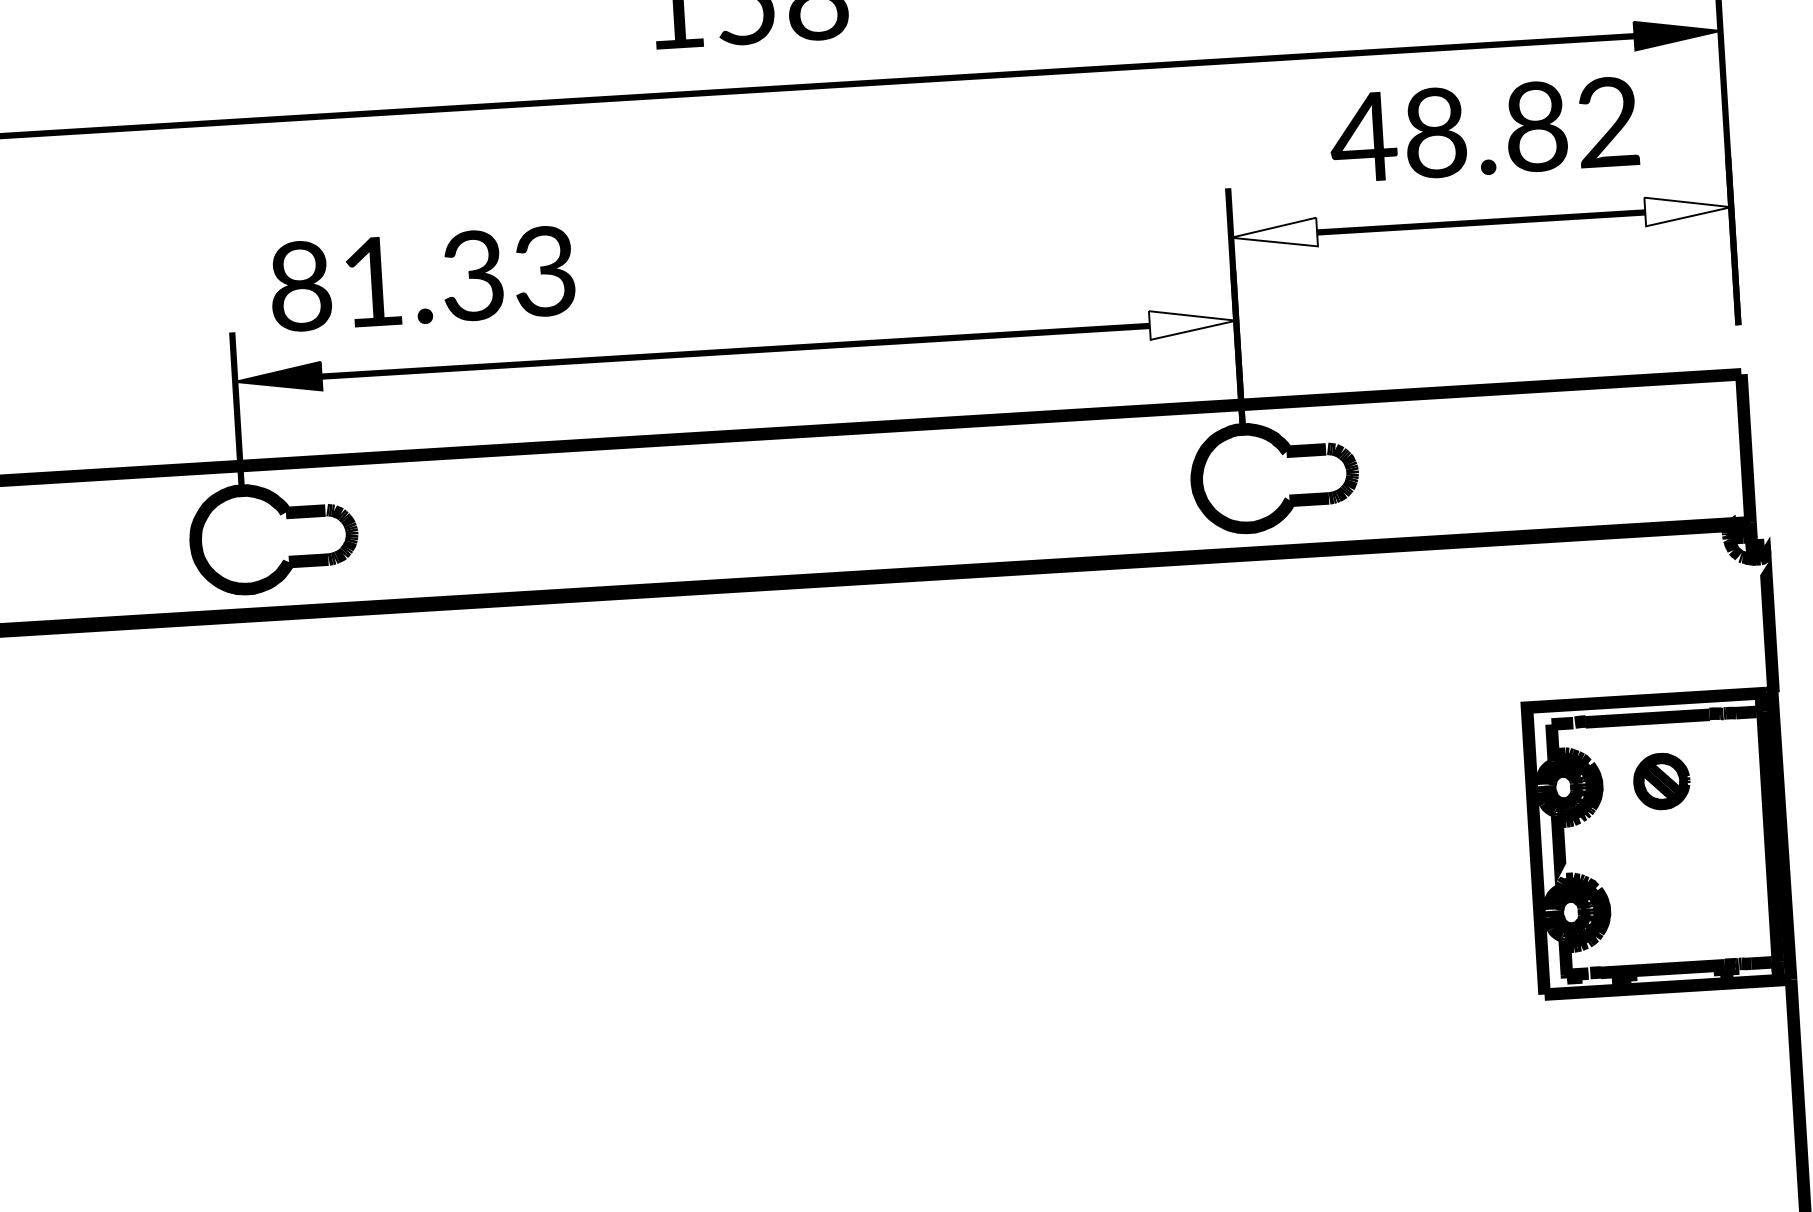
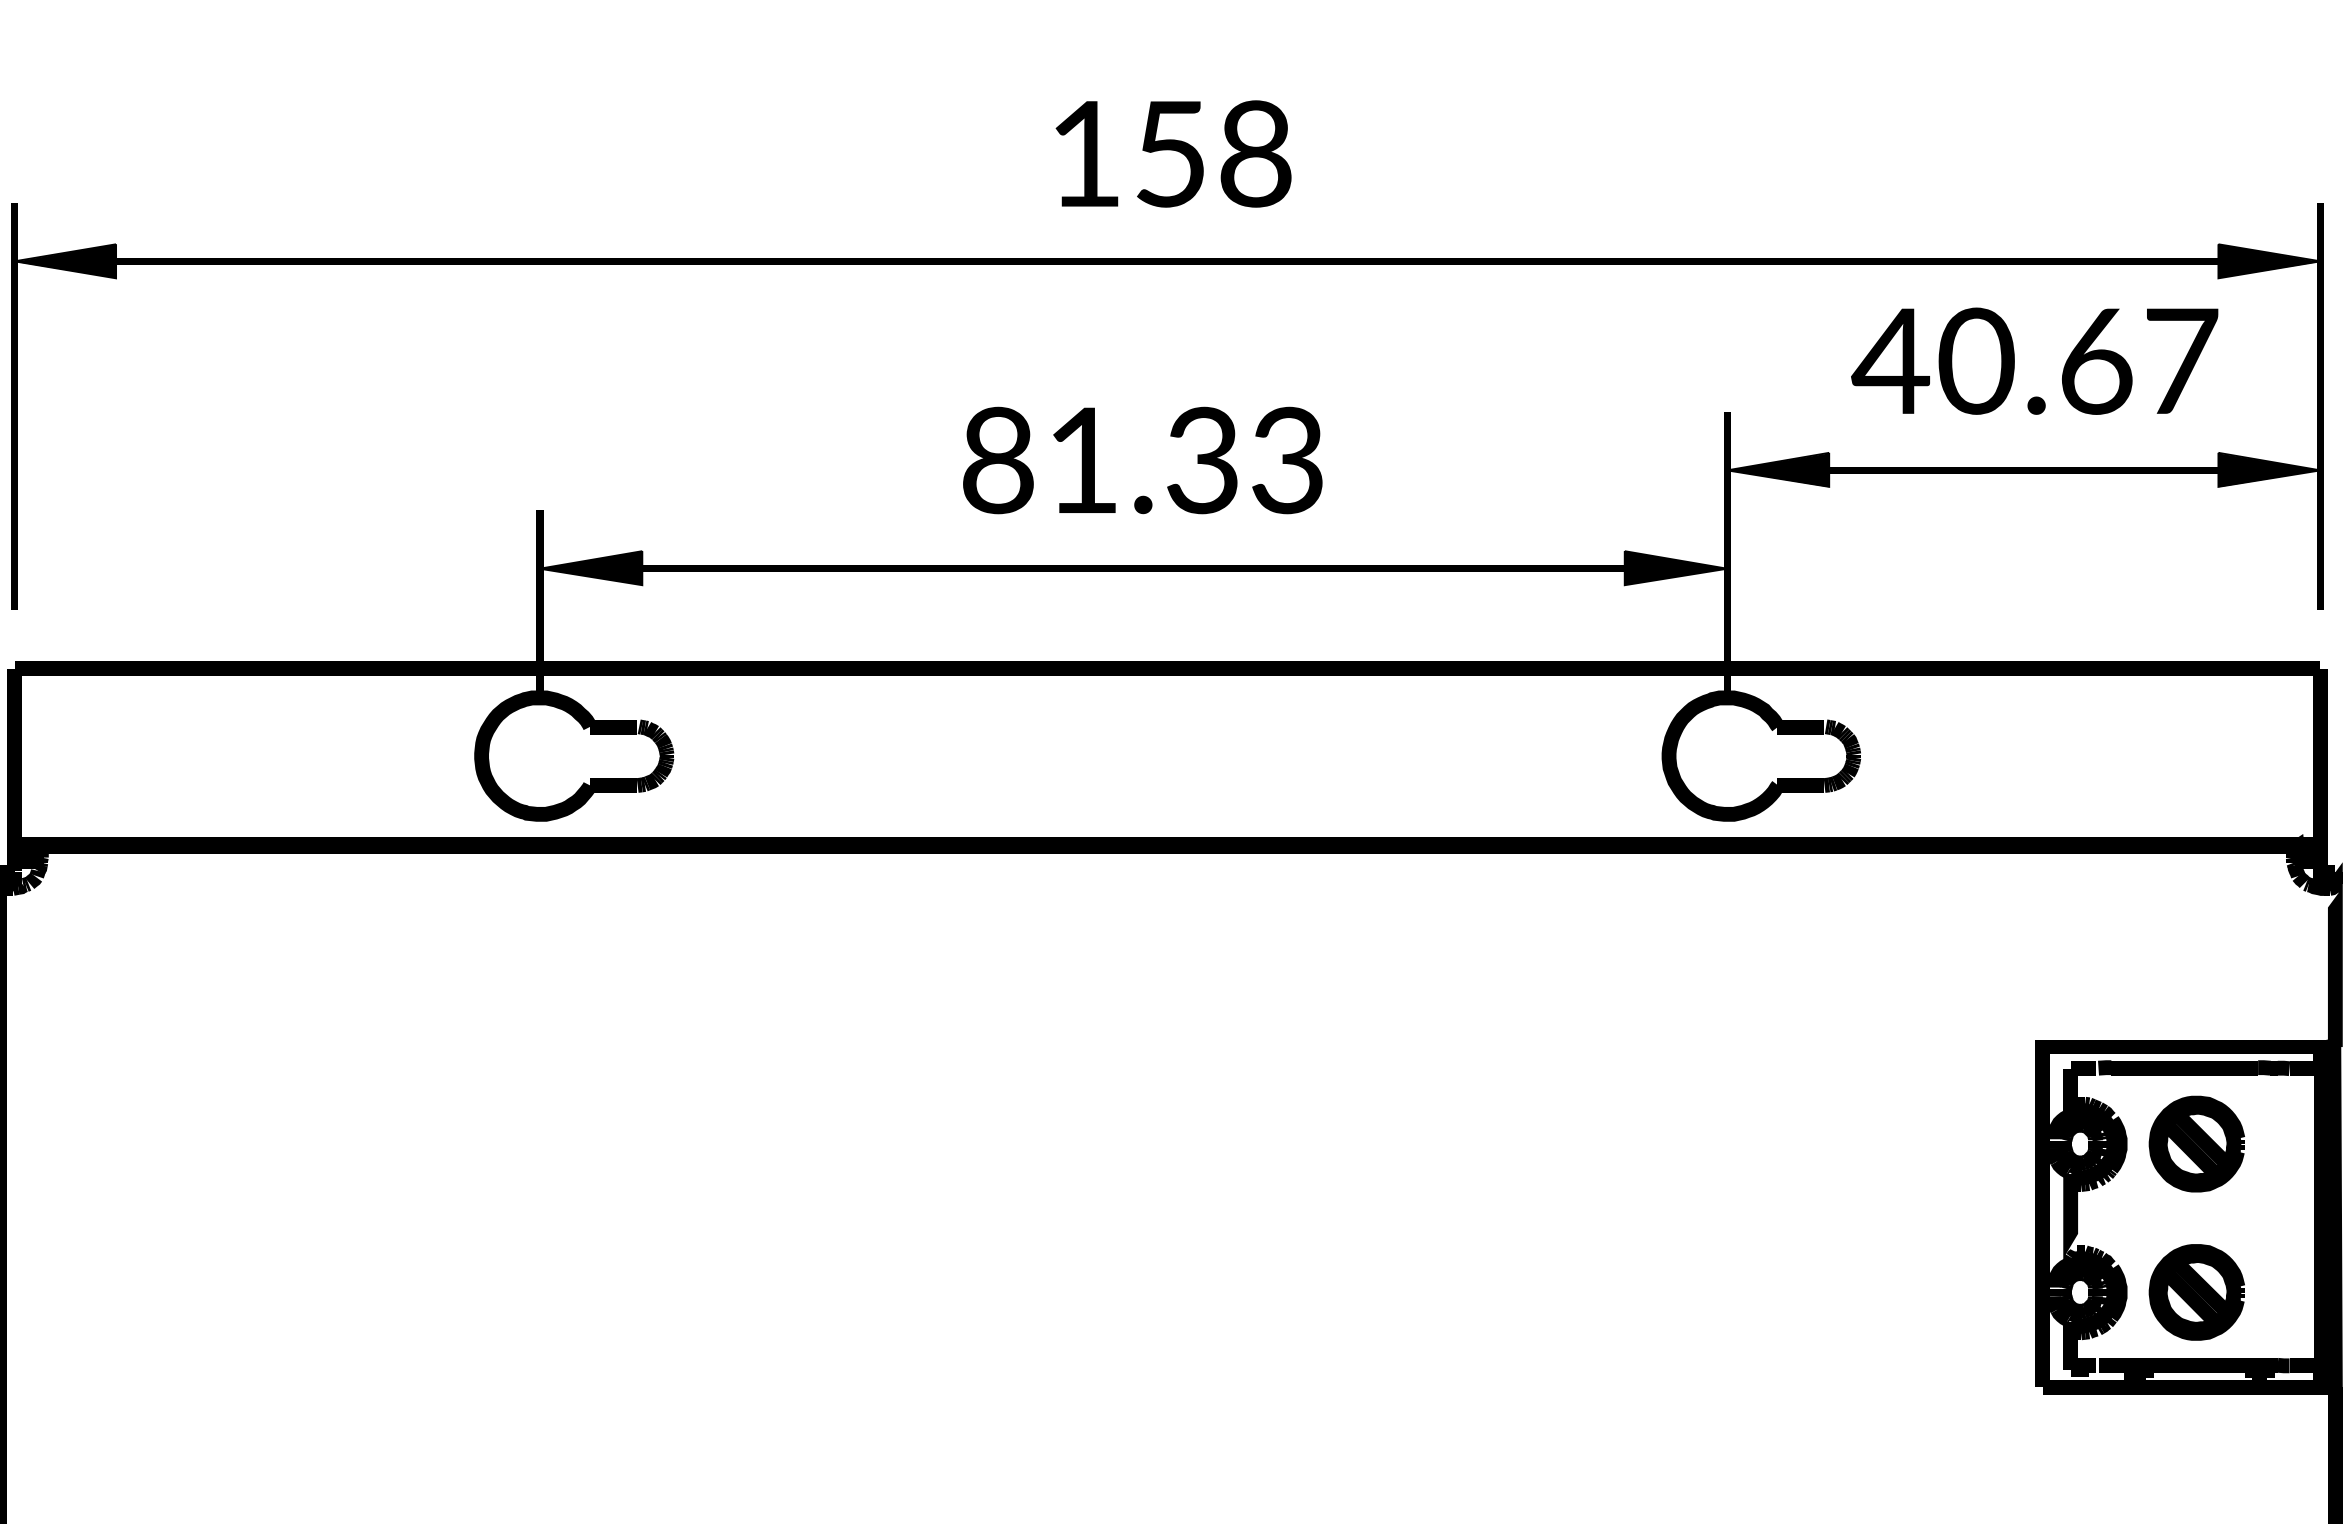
text: (1521, 127) -> (2078, 360), 48.82 -> 40.67
fill: (1688, 209) -> (2269, 470), added
fill: (1274, 235) -> (1778, 470), added
text: (422, 278) -> (1142, 460), moved
fill: (1192, 323) -> (1675, 568), added
part: (1661, 781) -> (2196, 1143), size x1.43
part: (1669, 906) -> (2196, 1292), added

